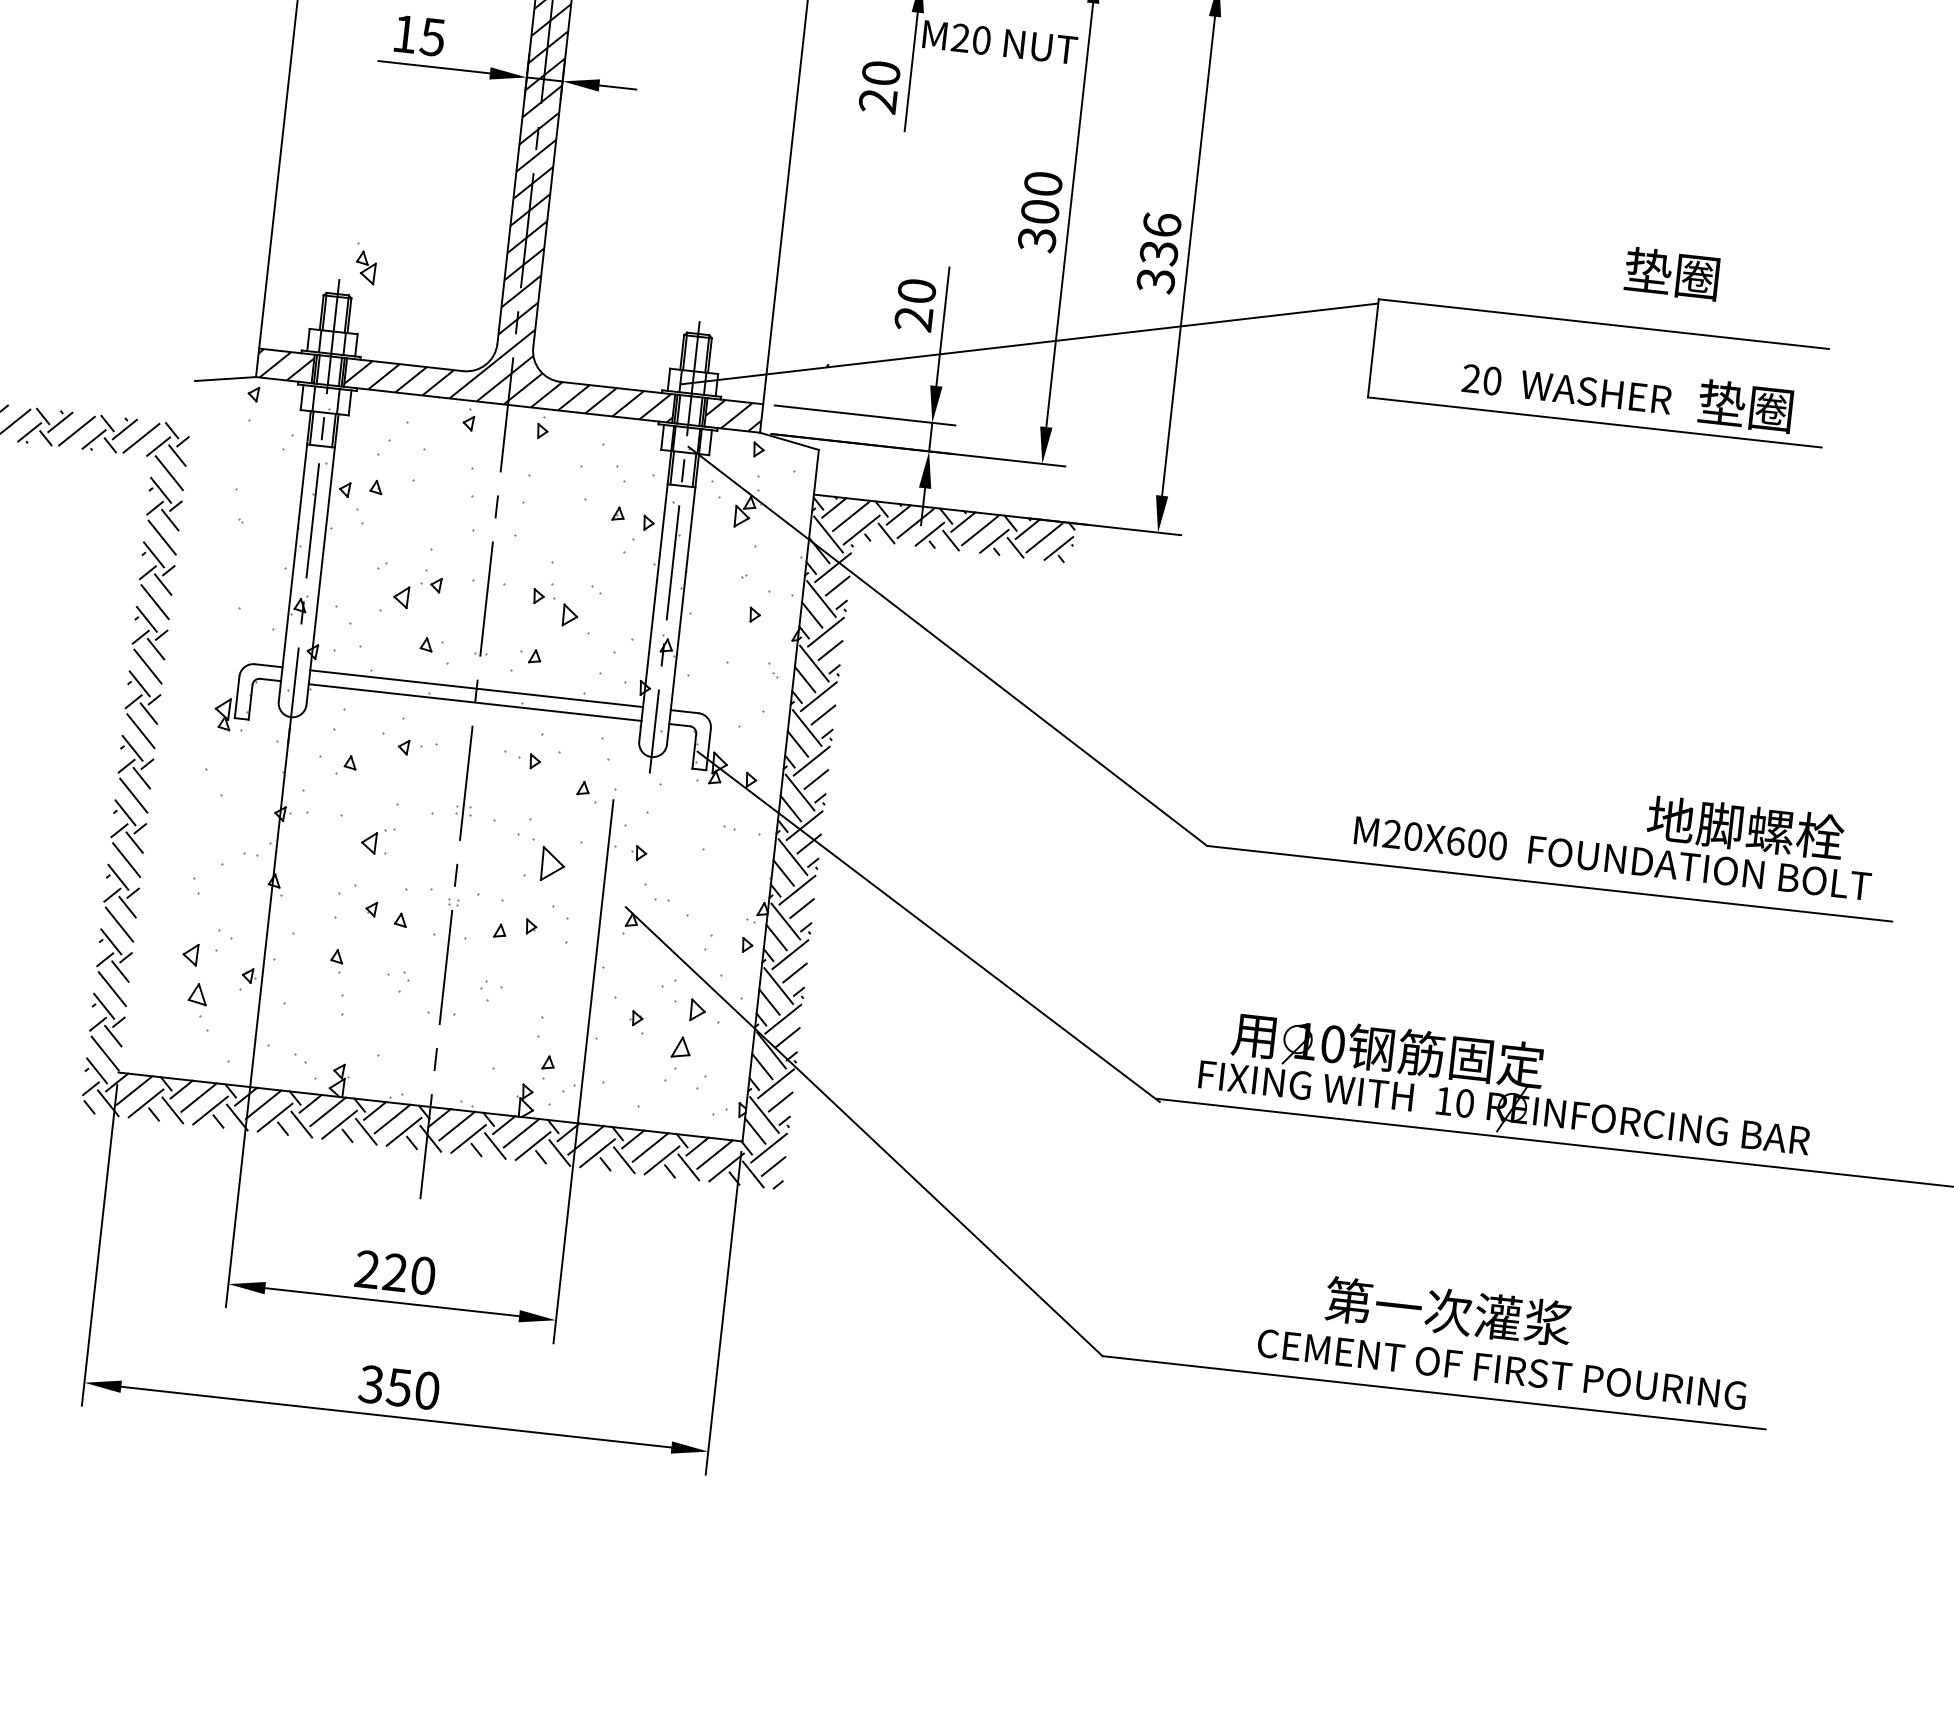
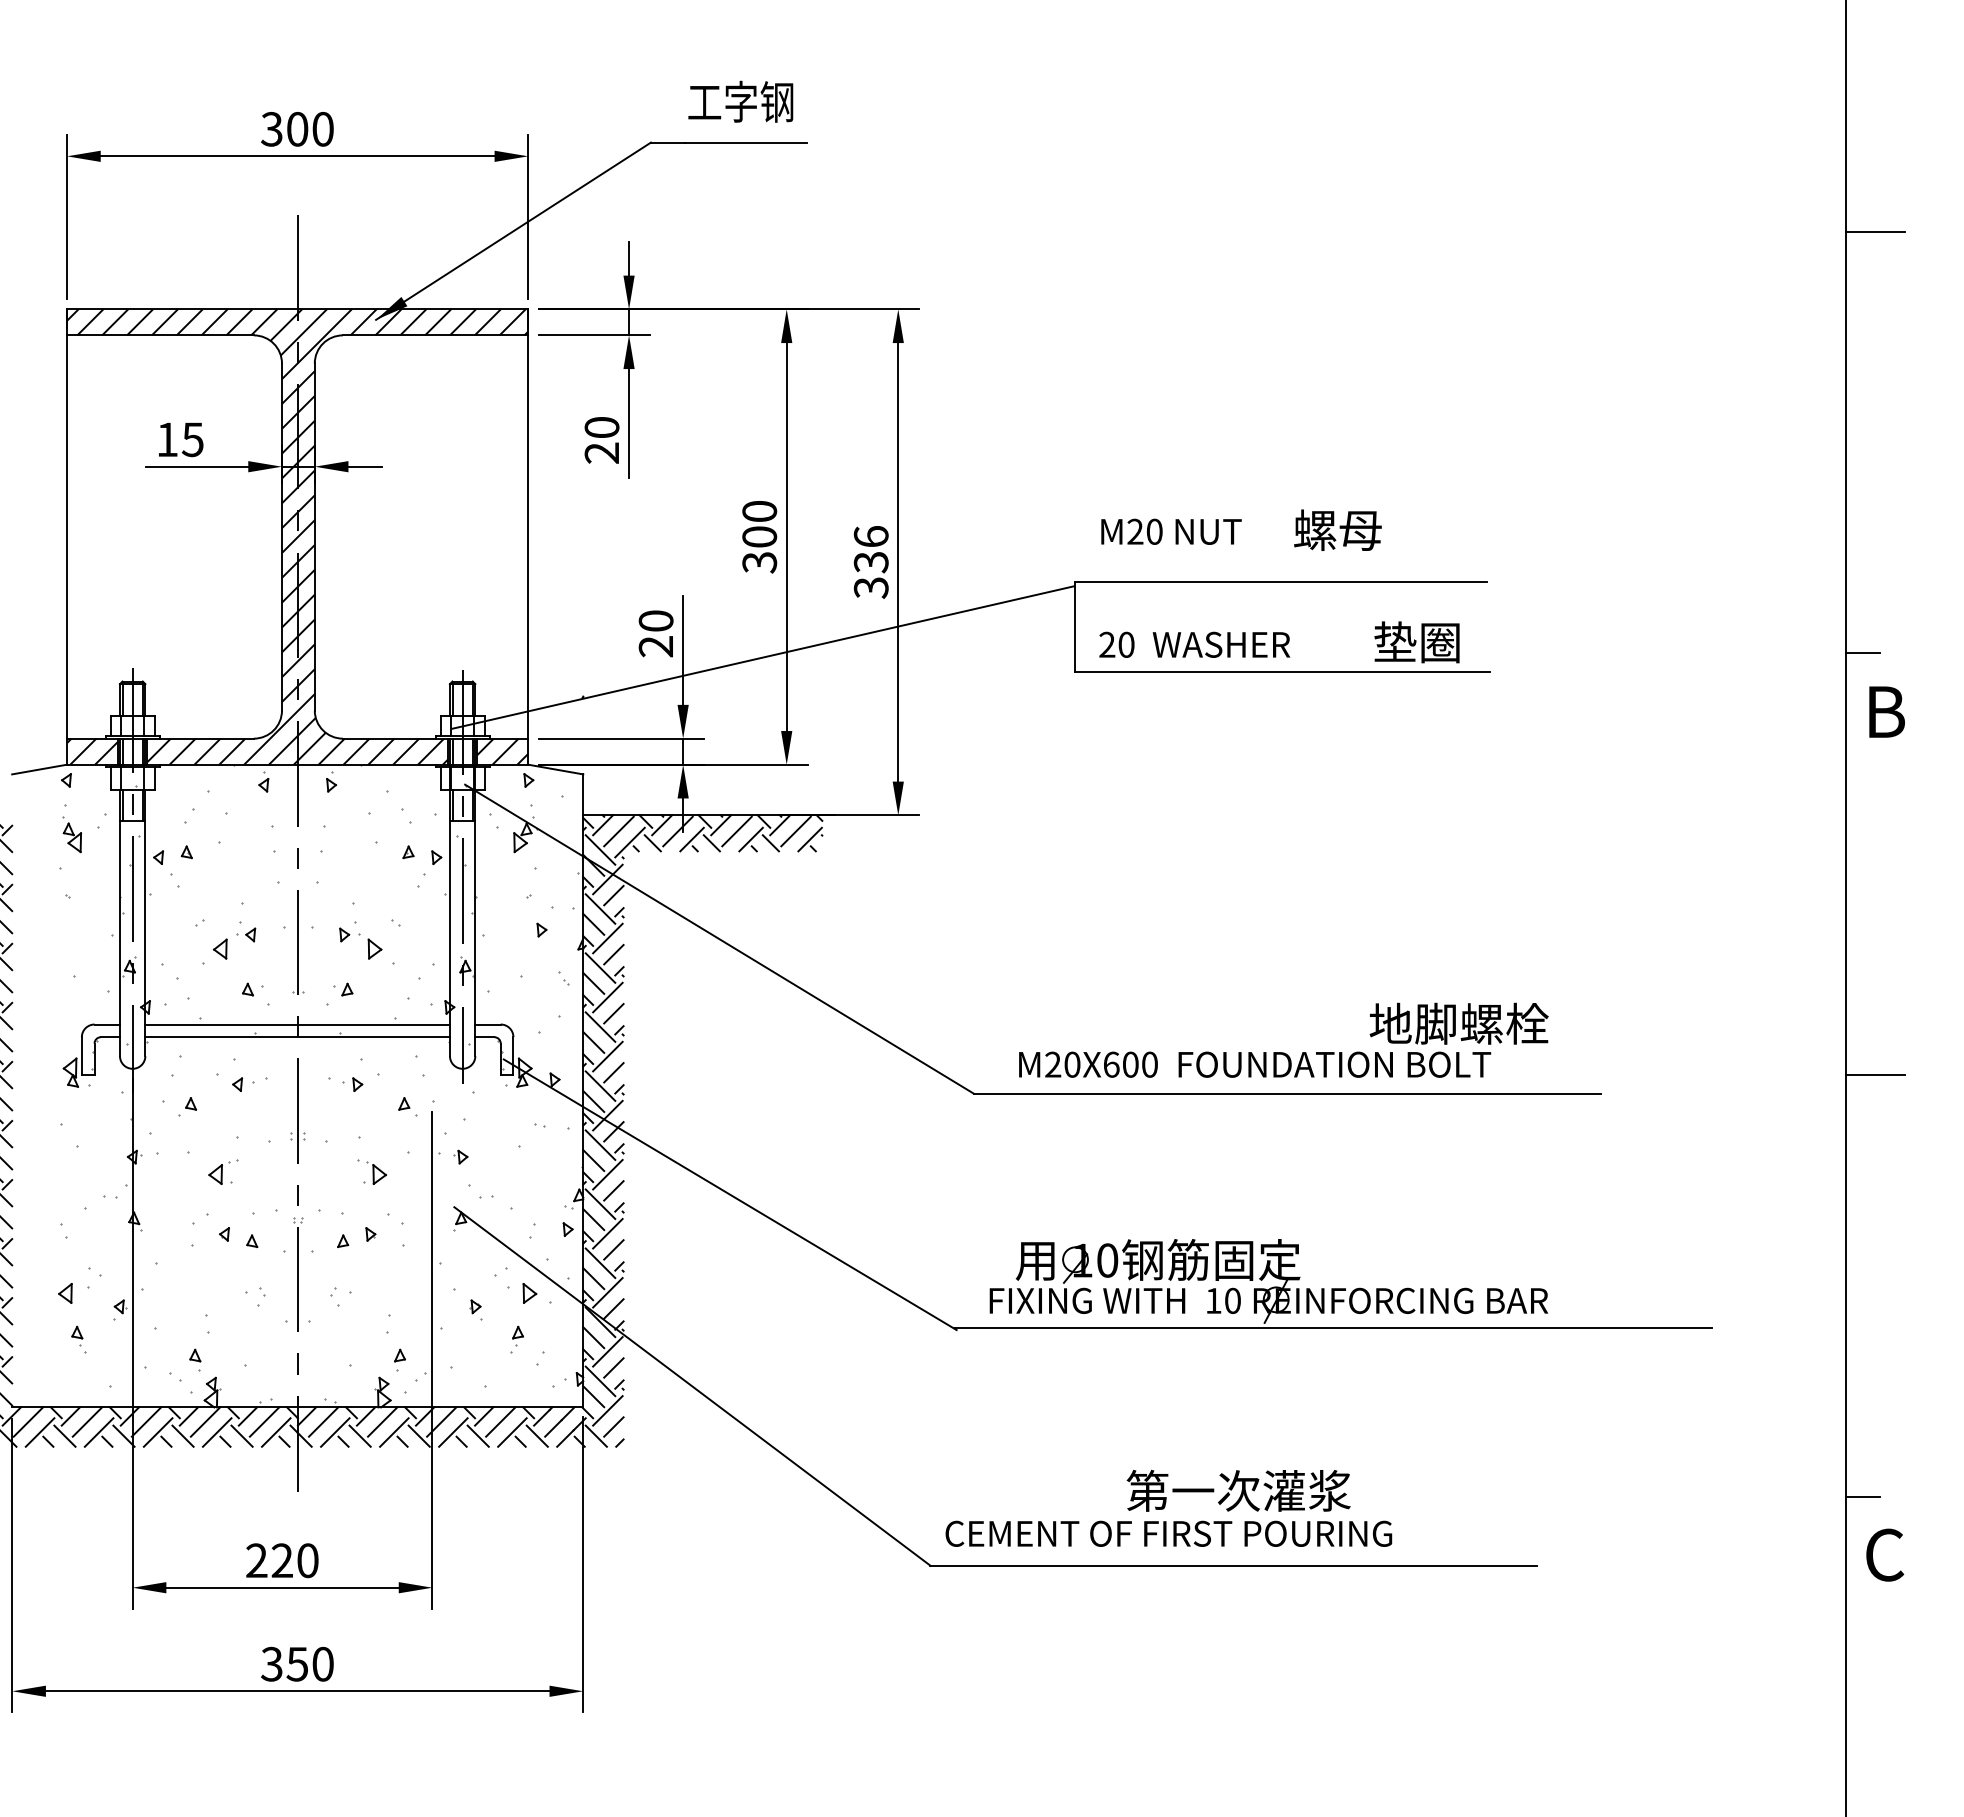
text: (1000, 42) -> (1171, 531), moved
part: (366, 264) -> (72, 834), moved
text: (1672, 273) -> (1337, 529), 垫圈 -> 螺母
text: (1566, 388) -> (1194, 644), moved
part: (539, 858) -> (371, 1171), size x0.62
text: (1613, 858) -> (1255, 1064), moved
part: (336, 960) -> (195, 1359), moved
part: (199, 1006) -> (78, 1339), size x0.62
part: (677, 1059) -> (516, 1339), size x0.62
text: (1501, 1369) -> (1168, 1533), moved

